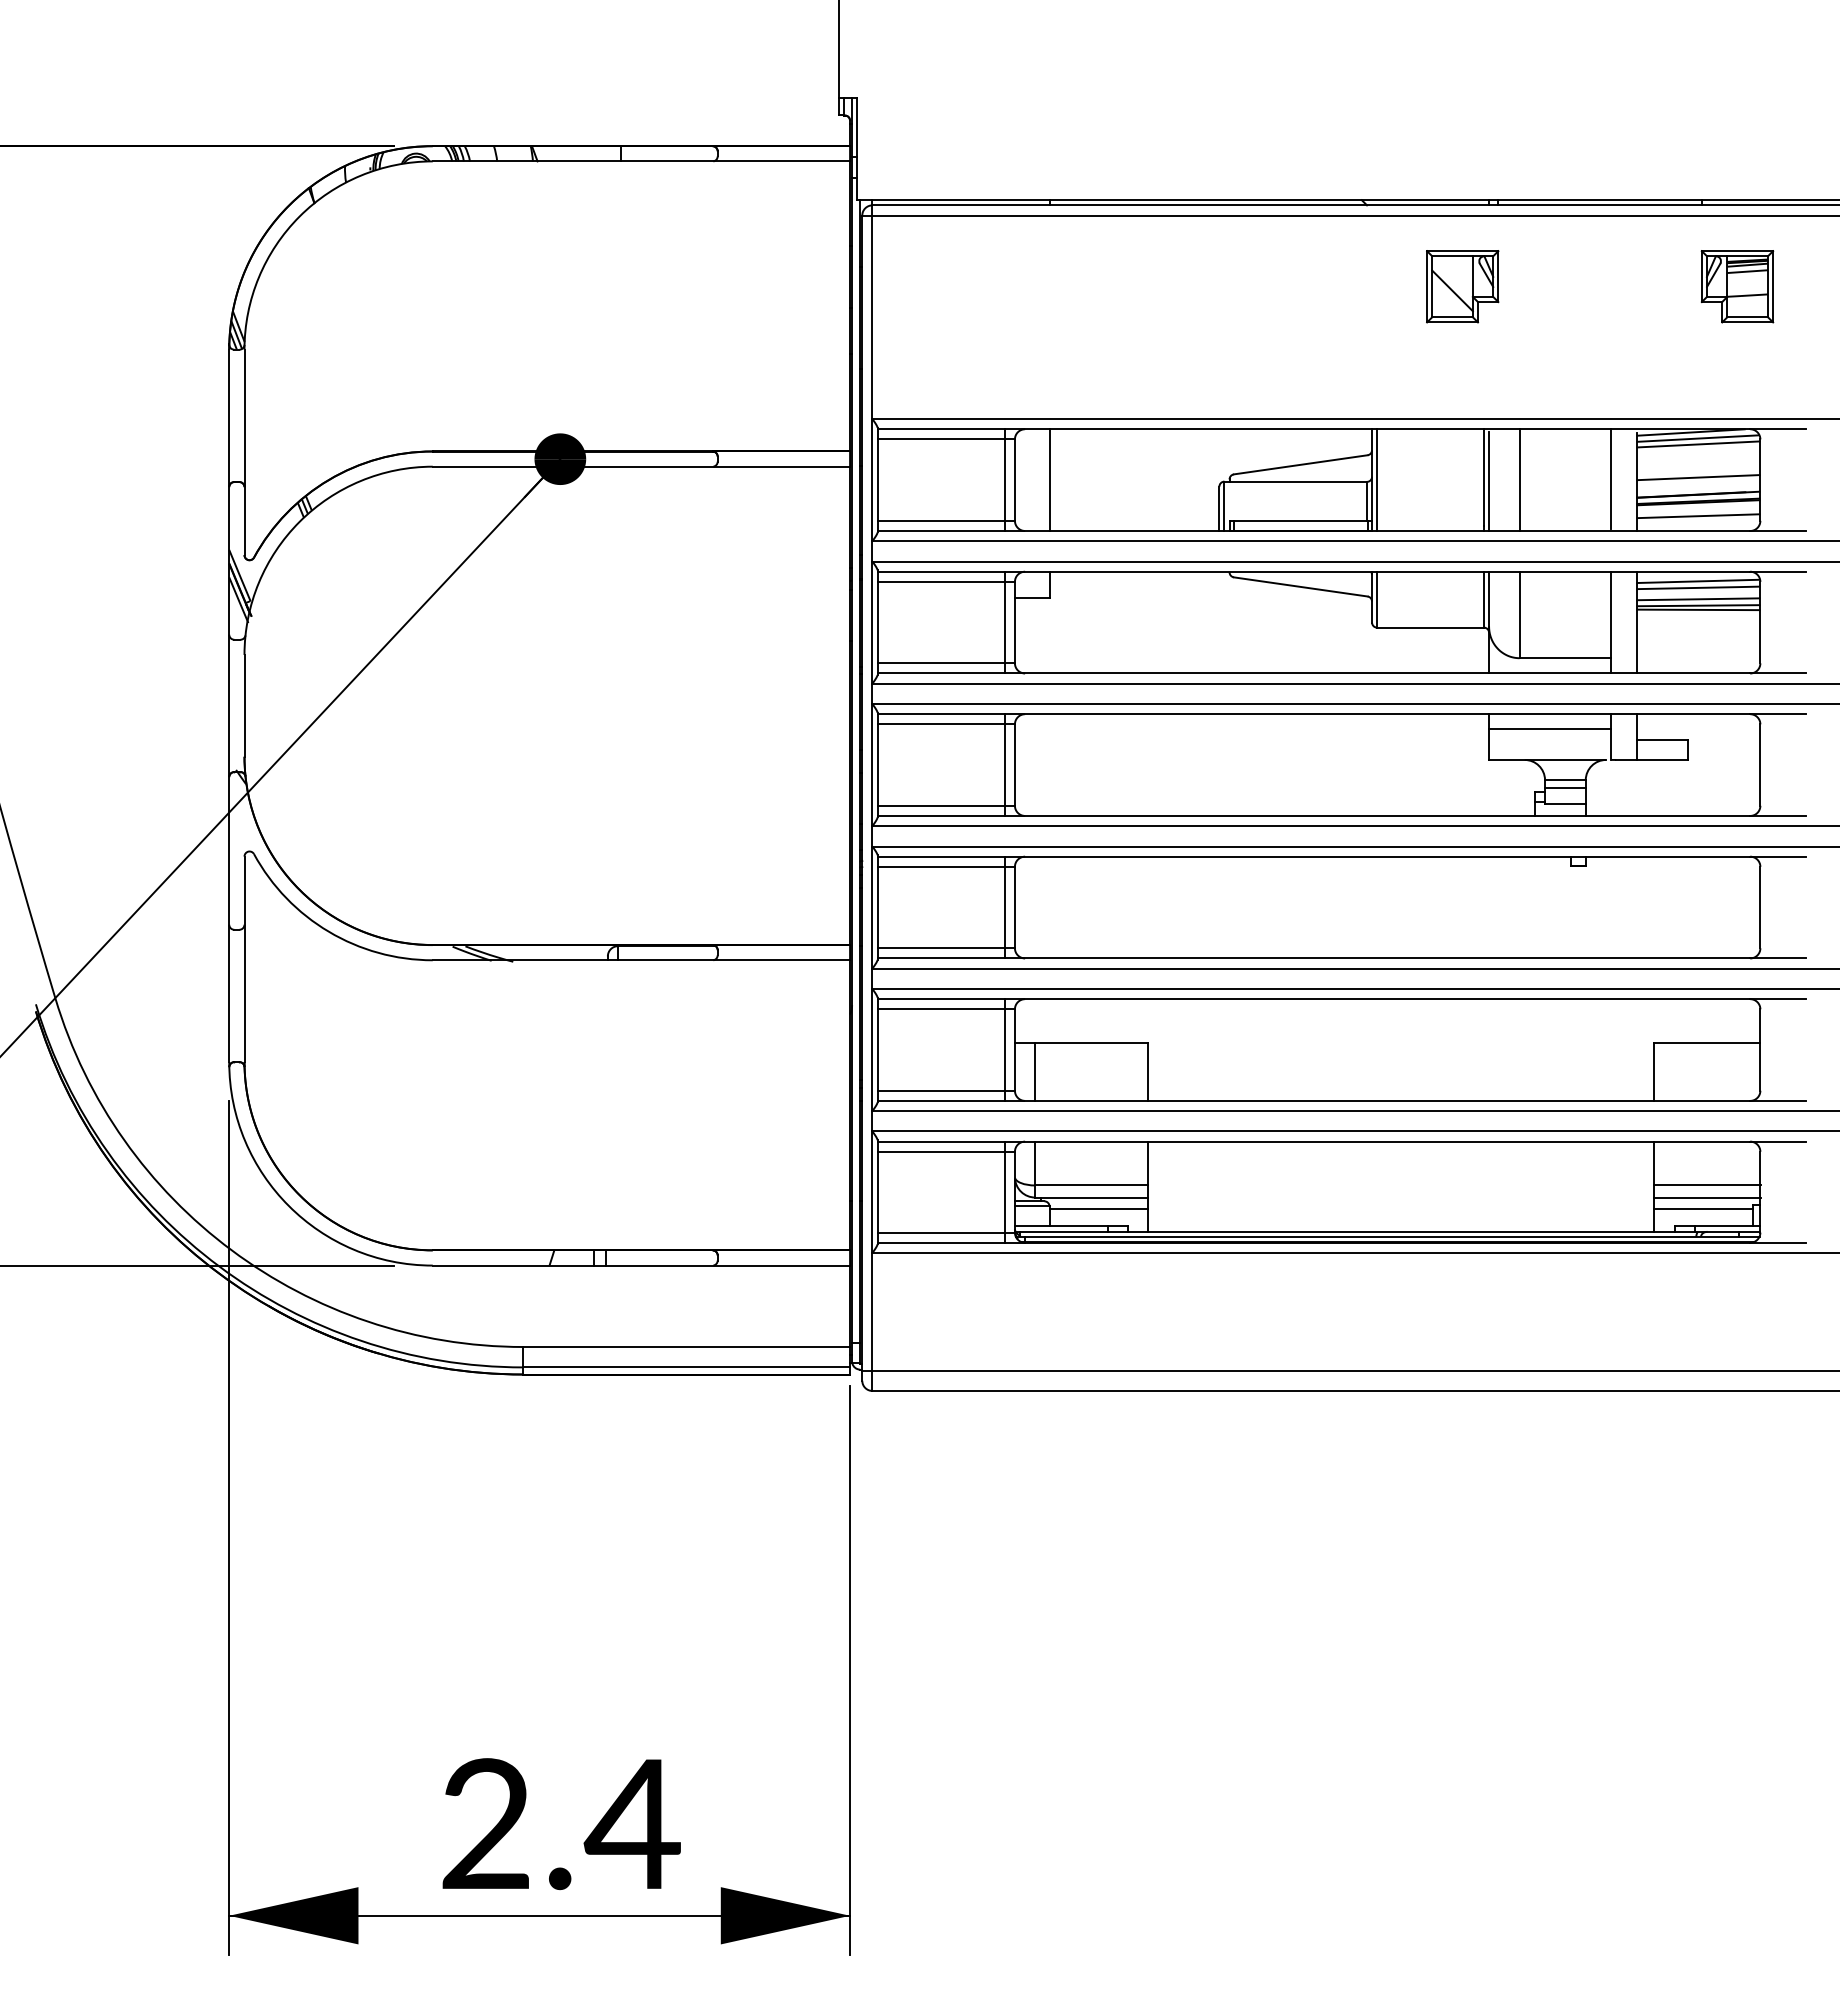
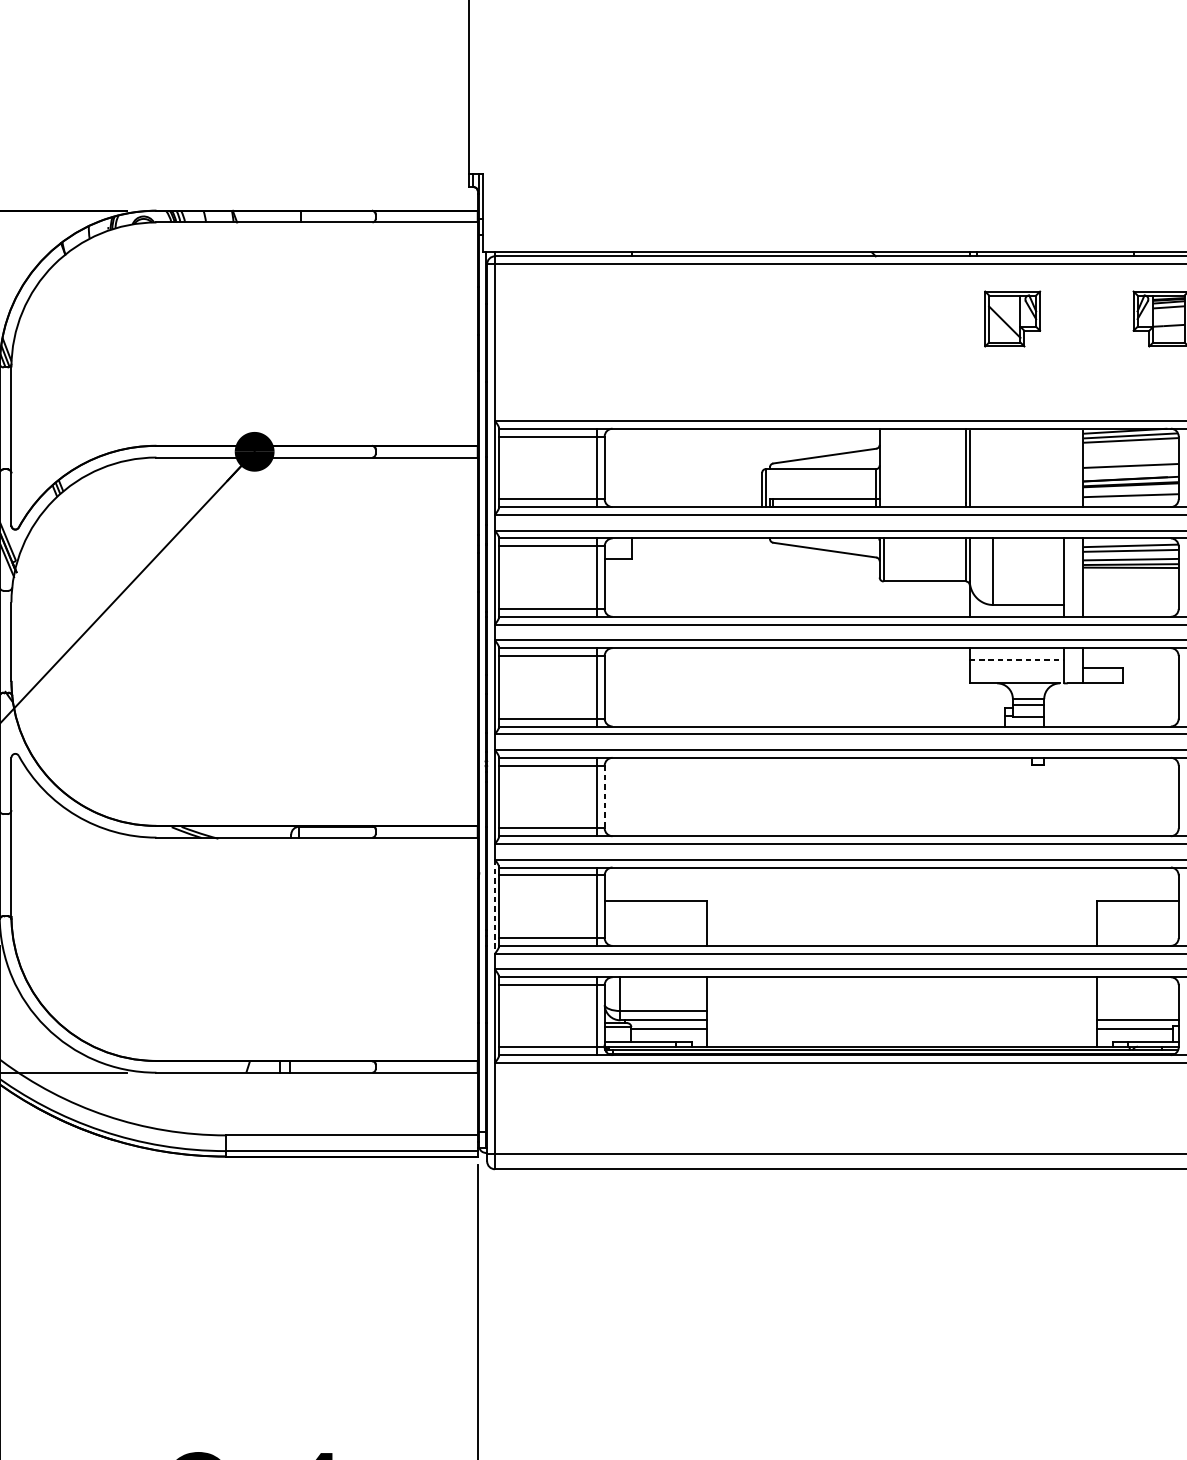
part: (1462, 286) -> (1012, 318), moved
line: (1611, 479) -> (1064, 467), removed
line: (1049, 480) -> (631, 468), removed
line: (1377, 480) -> (883, 468), removed
line: (1519, 480) -> (993, 468), removed
line: (1550, 729) -> (1017, 659), solid -> dashed
line: (1014, 907) -> (604, 796), solid -> dashed
line: (872, 1050) -> (495, 907), solid -> dashed
line: (1035, 1071) -> (620, 923), removed
line: (1707, 1185) -> (1137, 1011), removed

